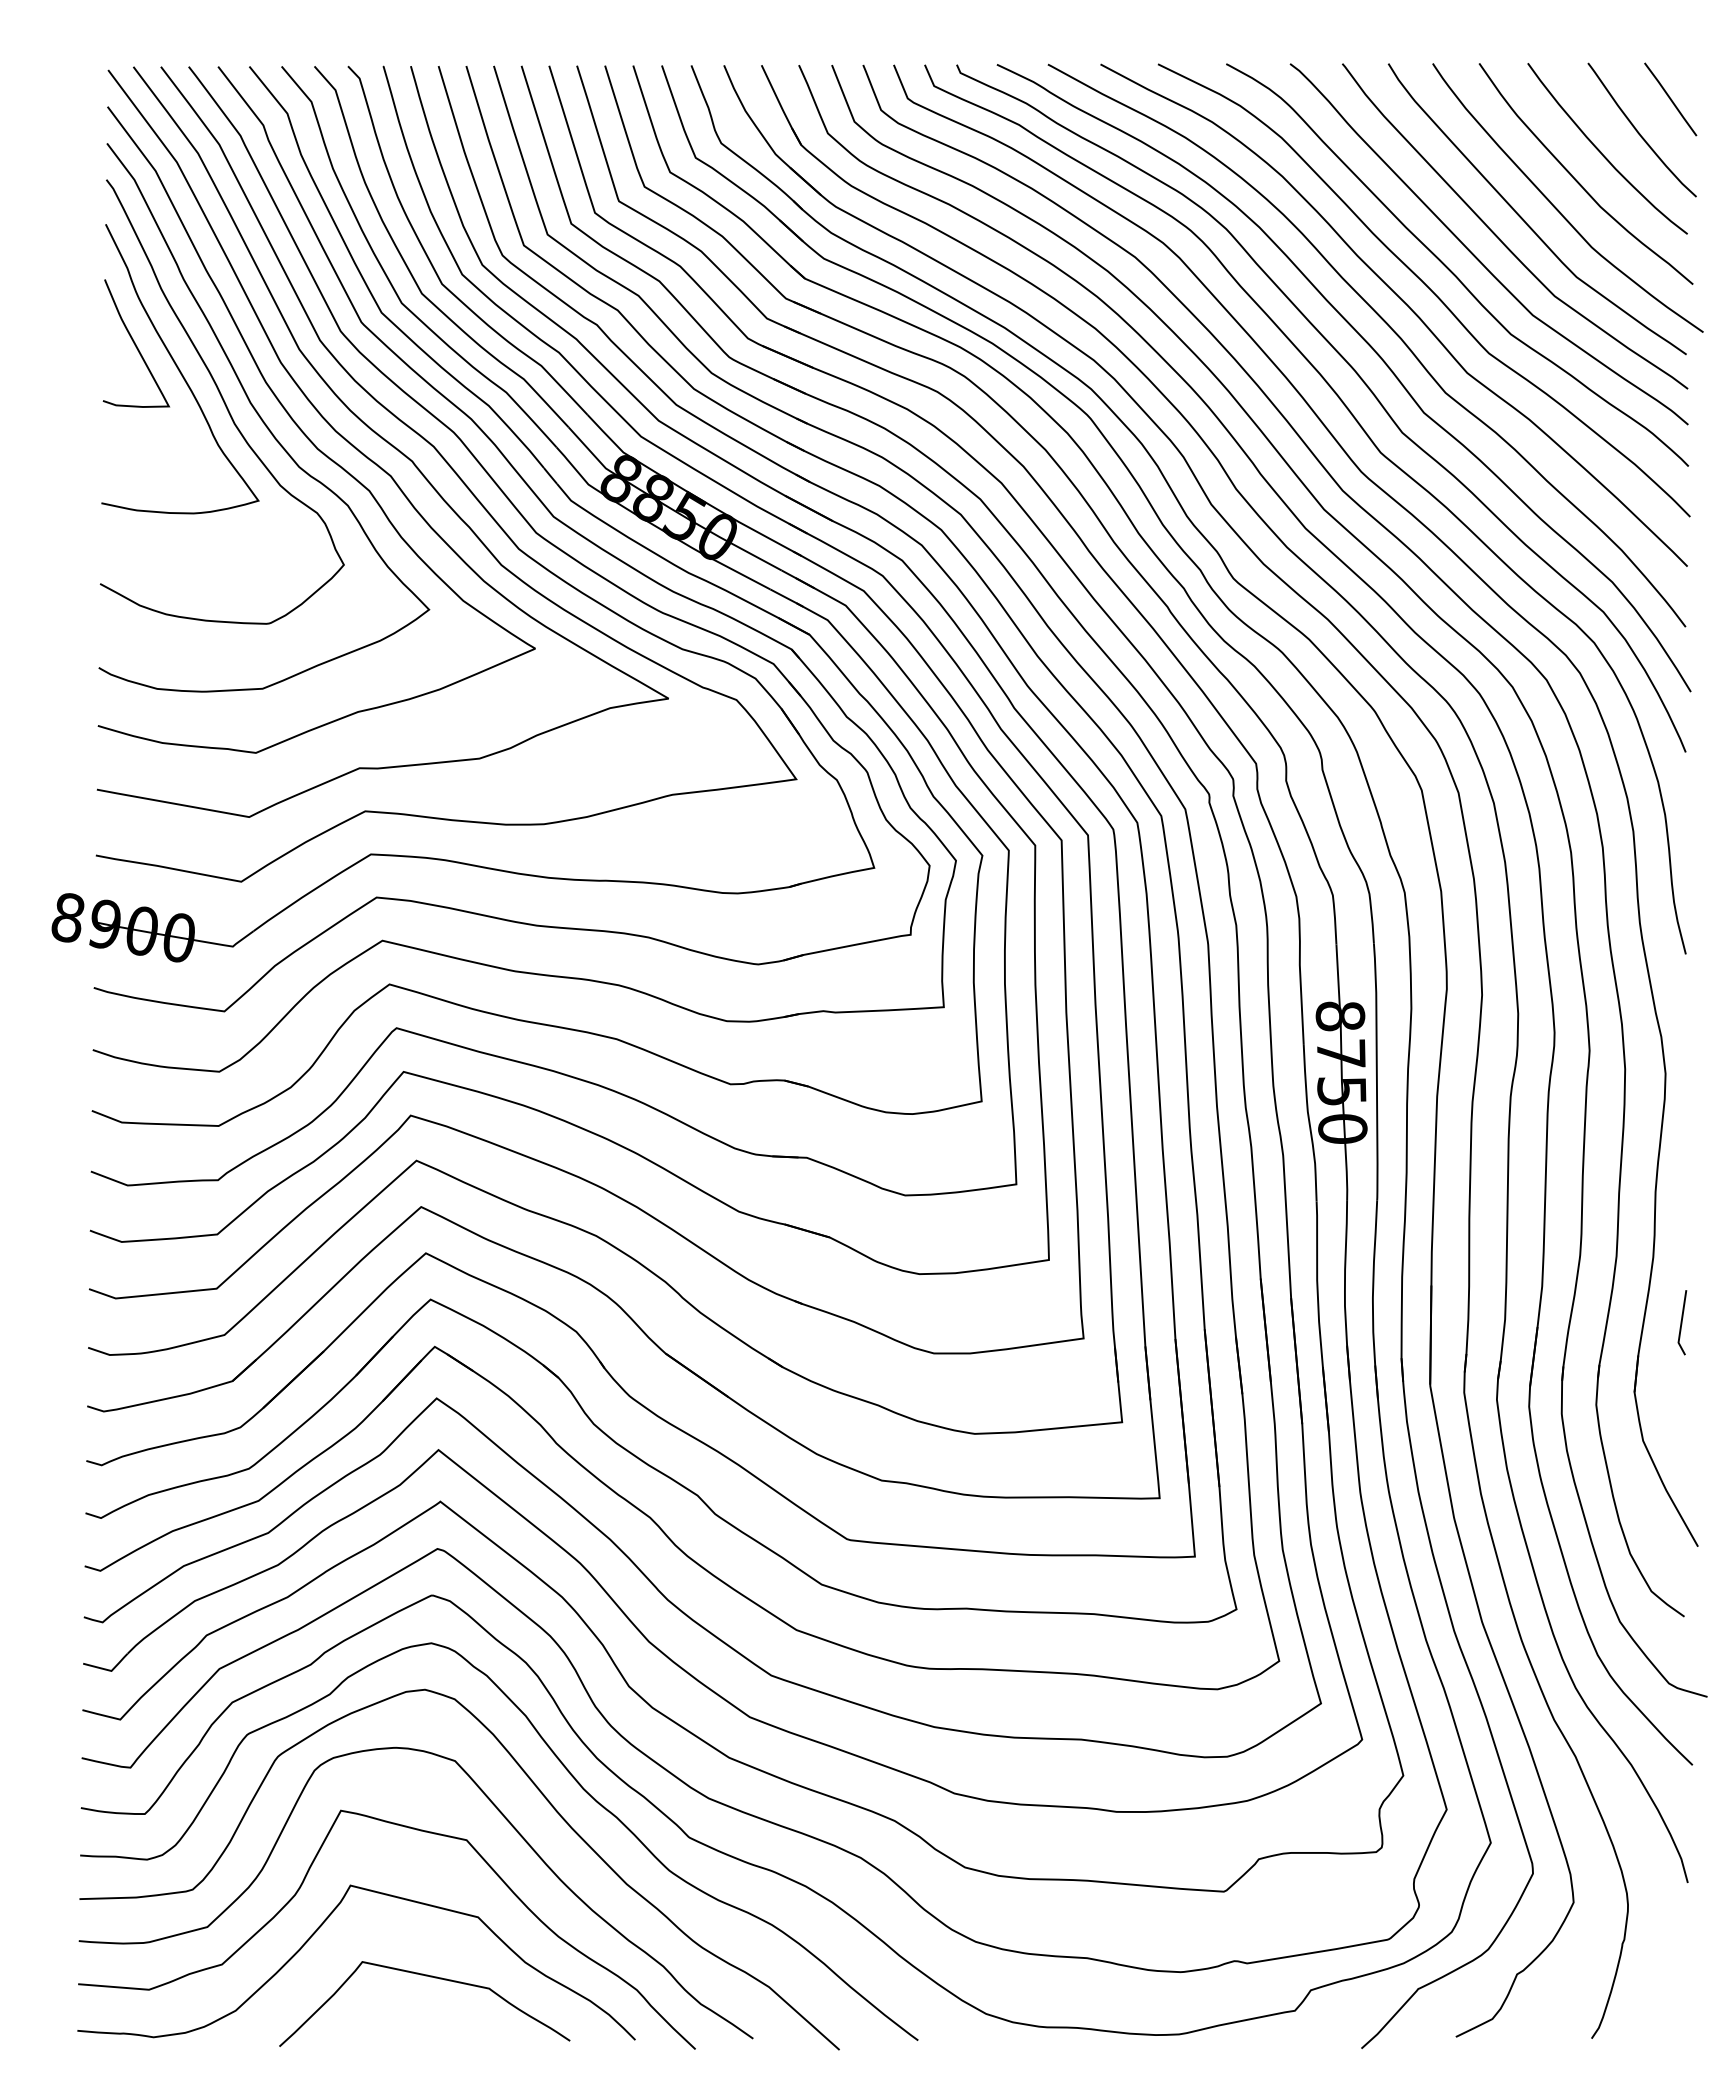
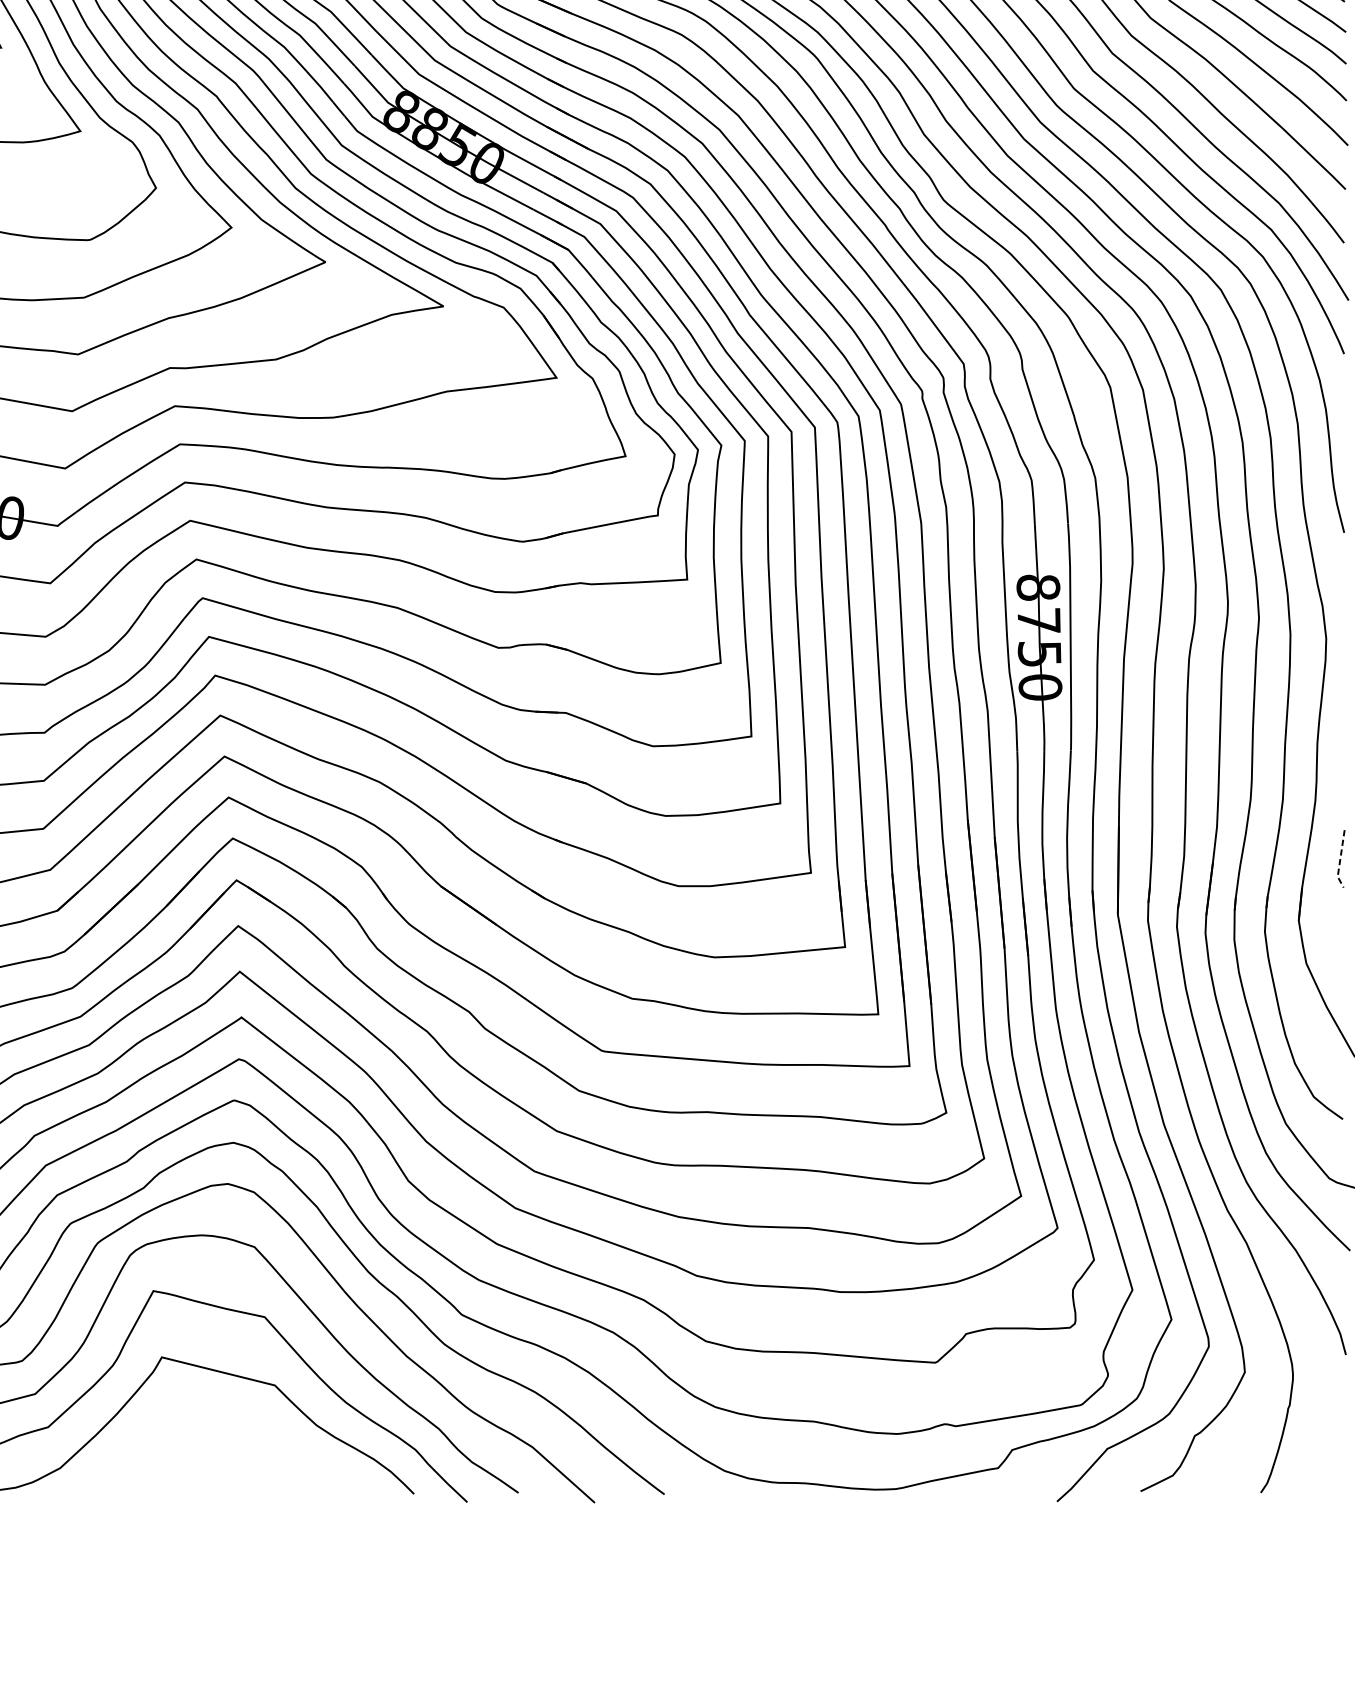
line: (1681, 1324) -> (1340, 860), solid -> dashed
curve: (430, 1977) -> (232, 1438), removed

